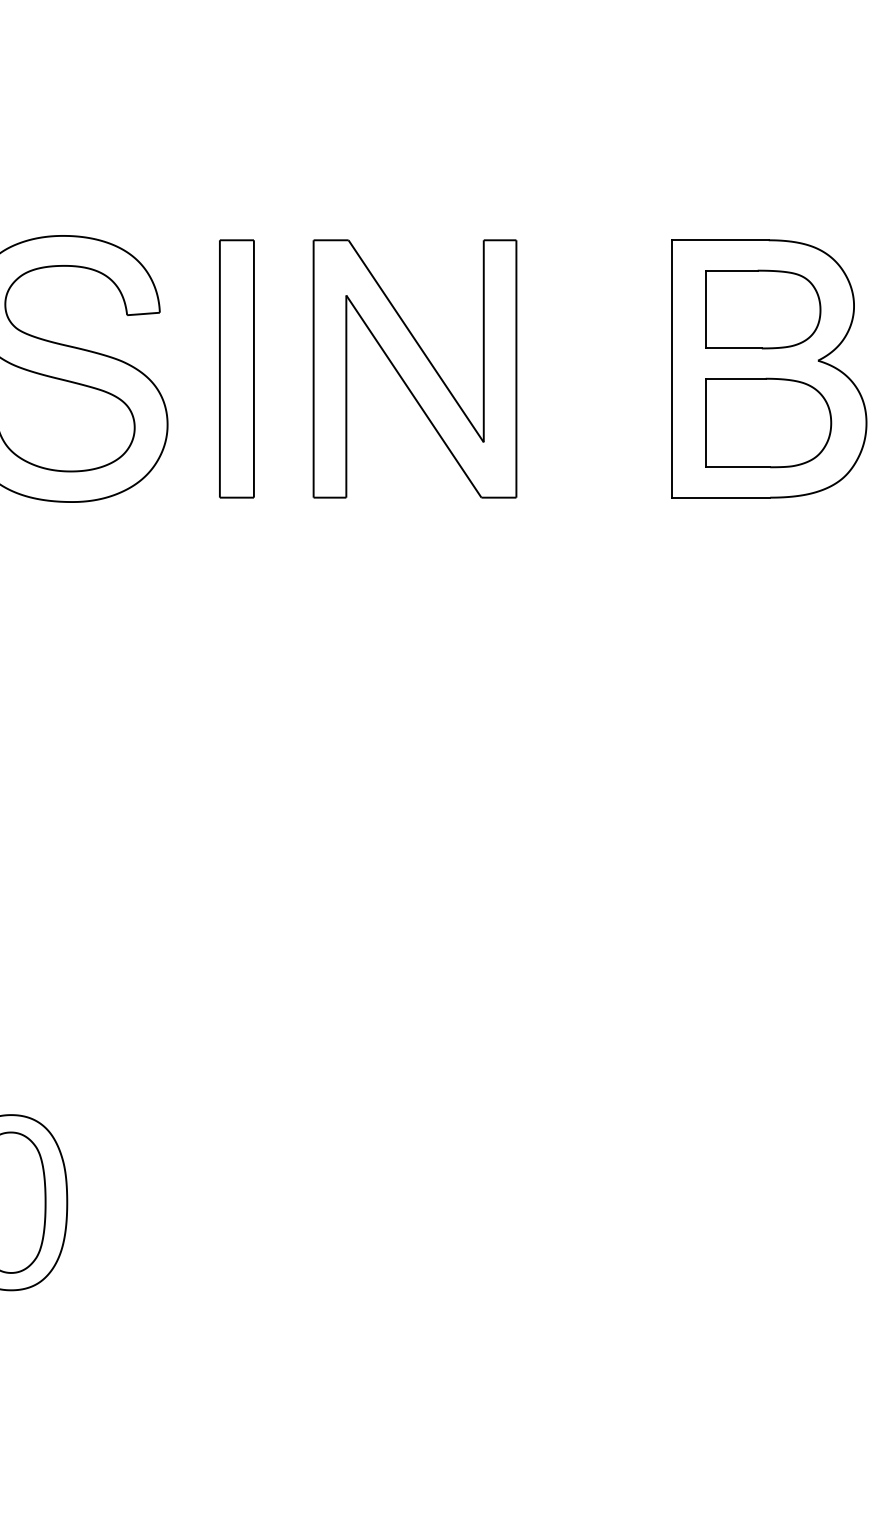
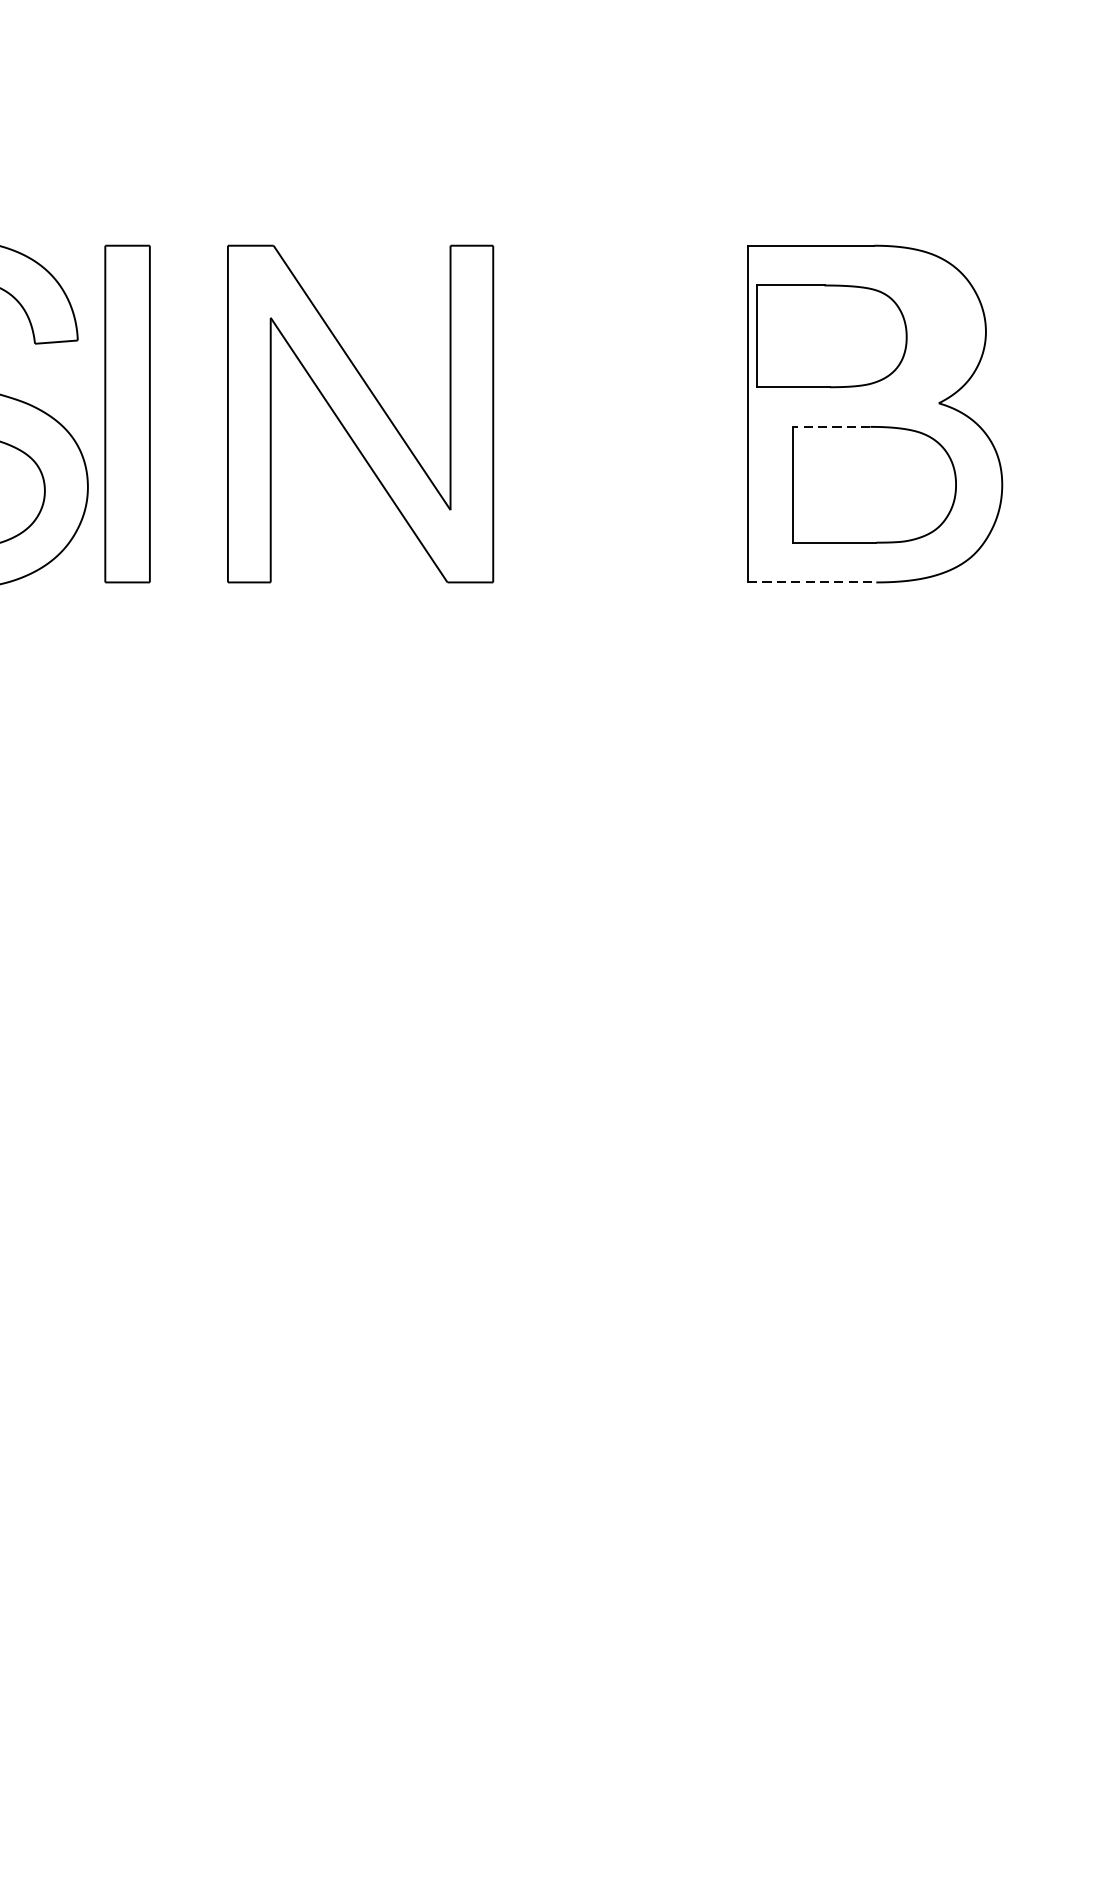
part: (763, 309) -> (832, 336), moved
part: (236, 368) -> (127, 413), moved
part: (414, 368) -> (359, 413), moved
line: (735, 378) -> (830, 426), solid -> dashed
line: (721, 497) -> (812, 582), solid -> dashed

